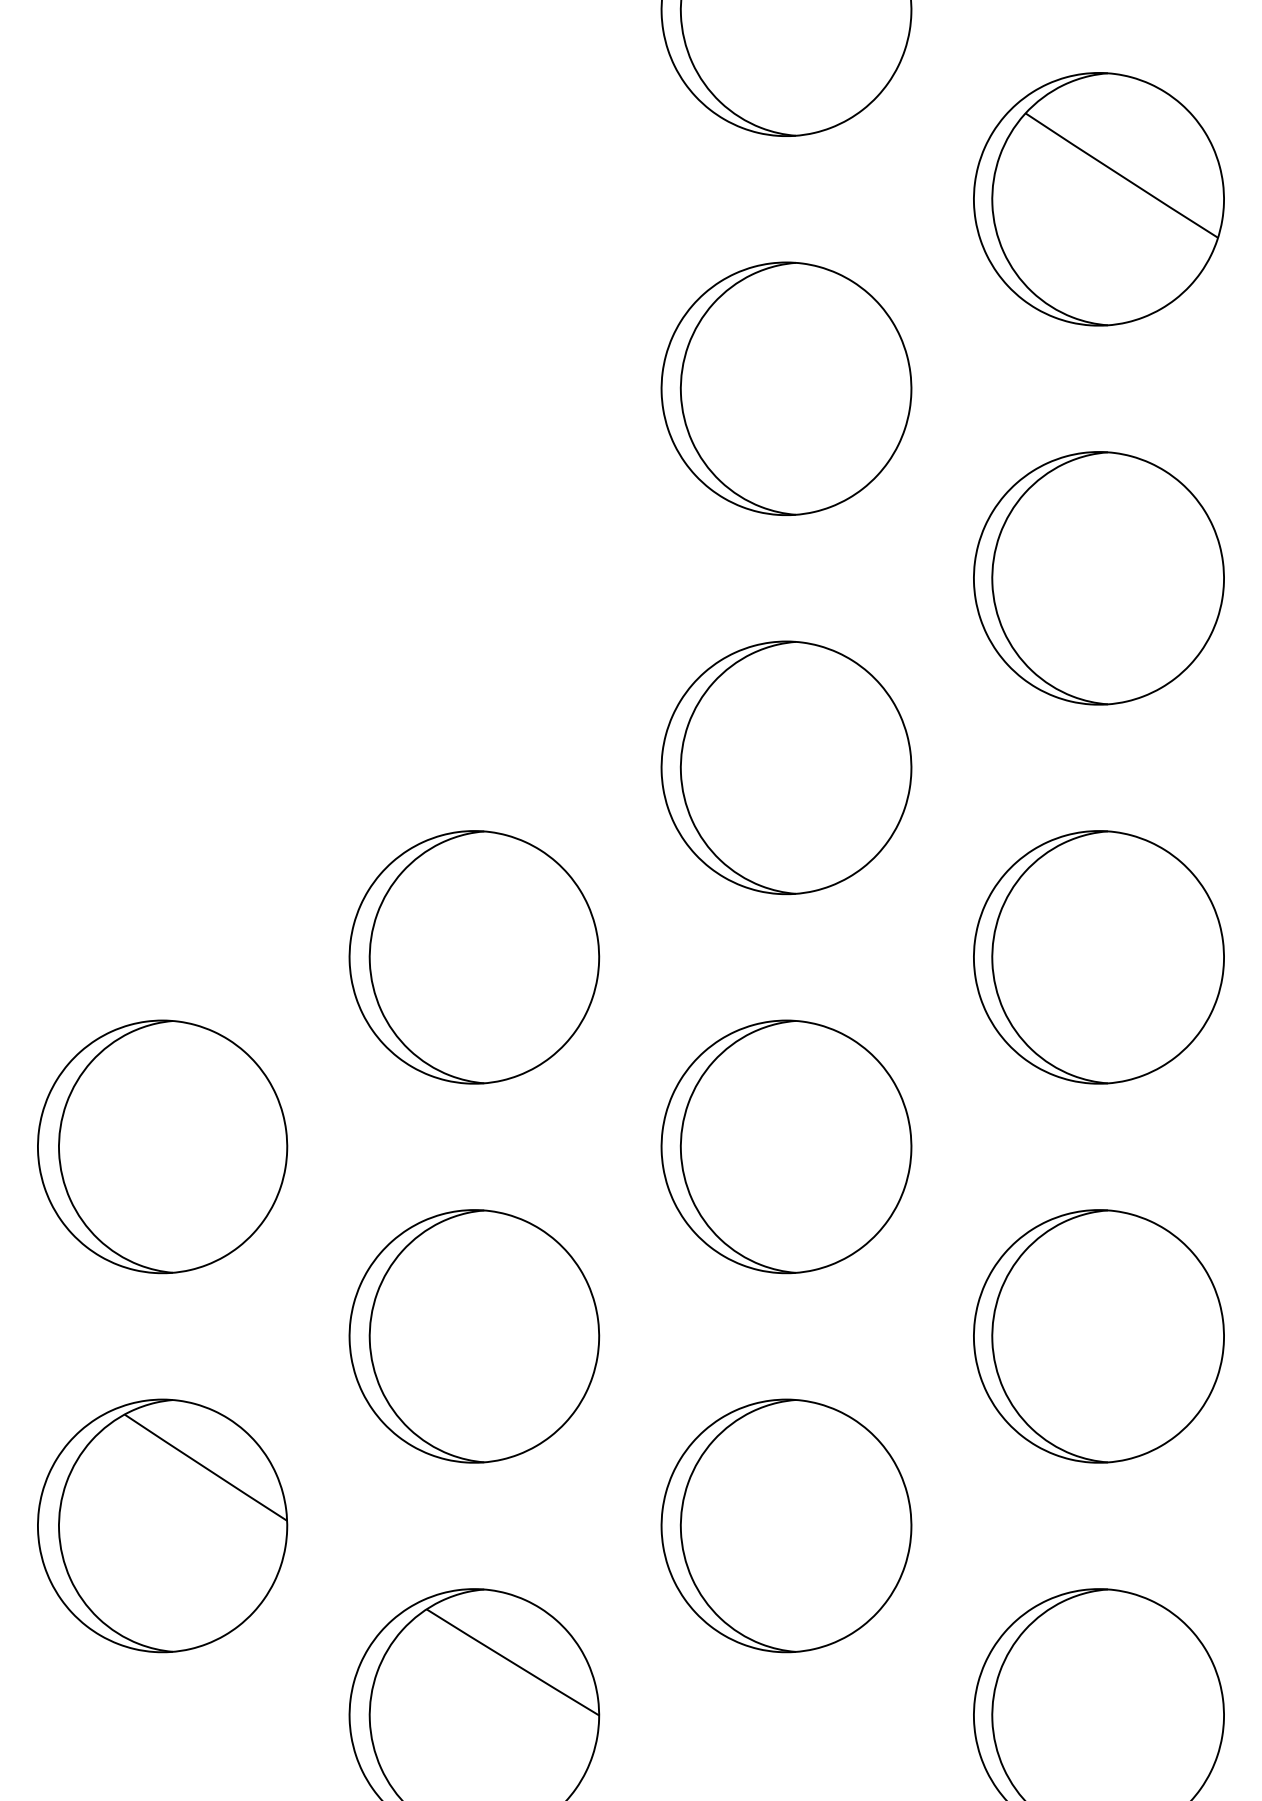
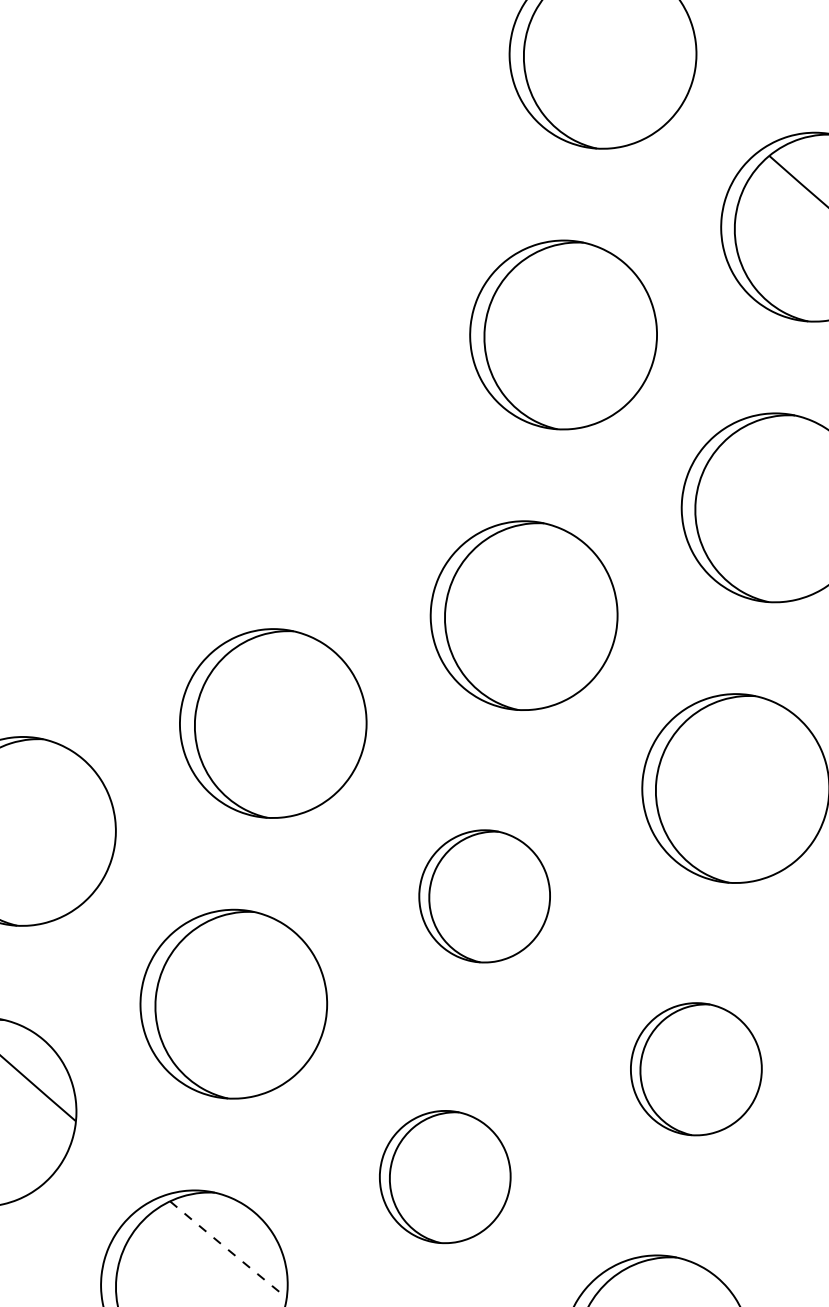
part: (786, 1146) -> (484, 896), size x0.7
part: (1098, 1336) -> (696, 1069), size x0.7
part: (786, 1525) -> (445, 1176), size x0.7
arc: (512, 1662) -> (228, 1249), solid -> dashed

